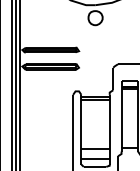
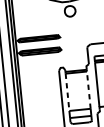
line: (81, 124) -> (67, 92), solid -> dashed
line: (109, 124) -> (88, 90), solid -> dashed

